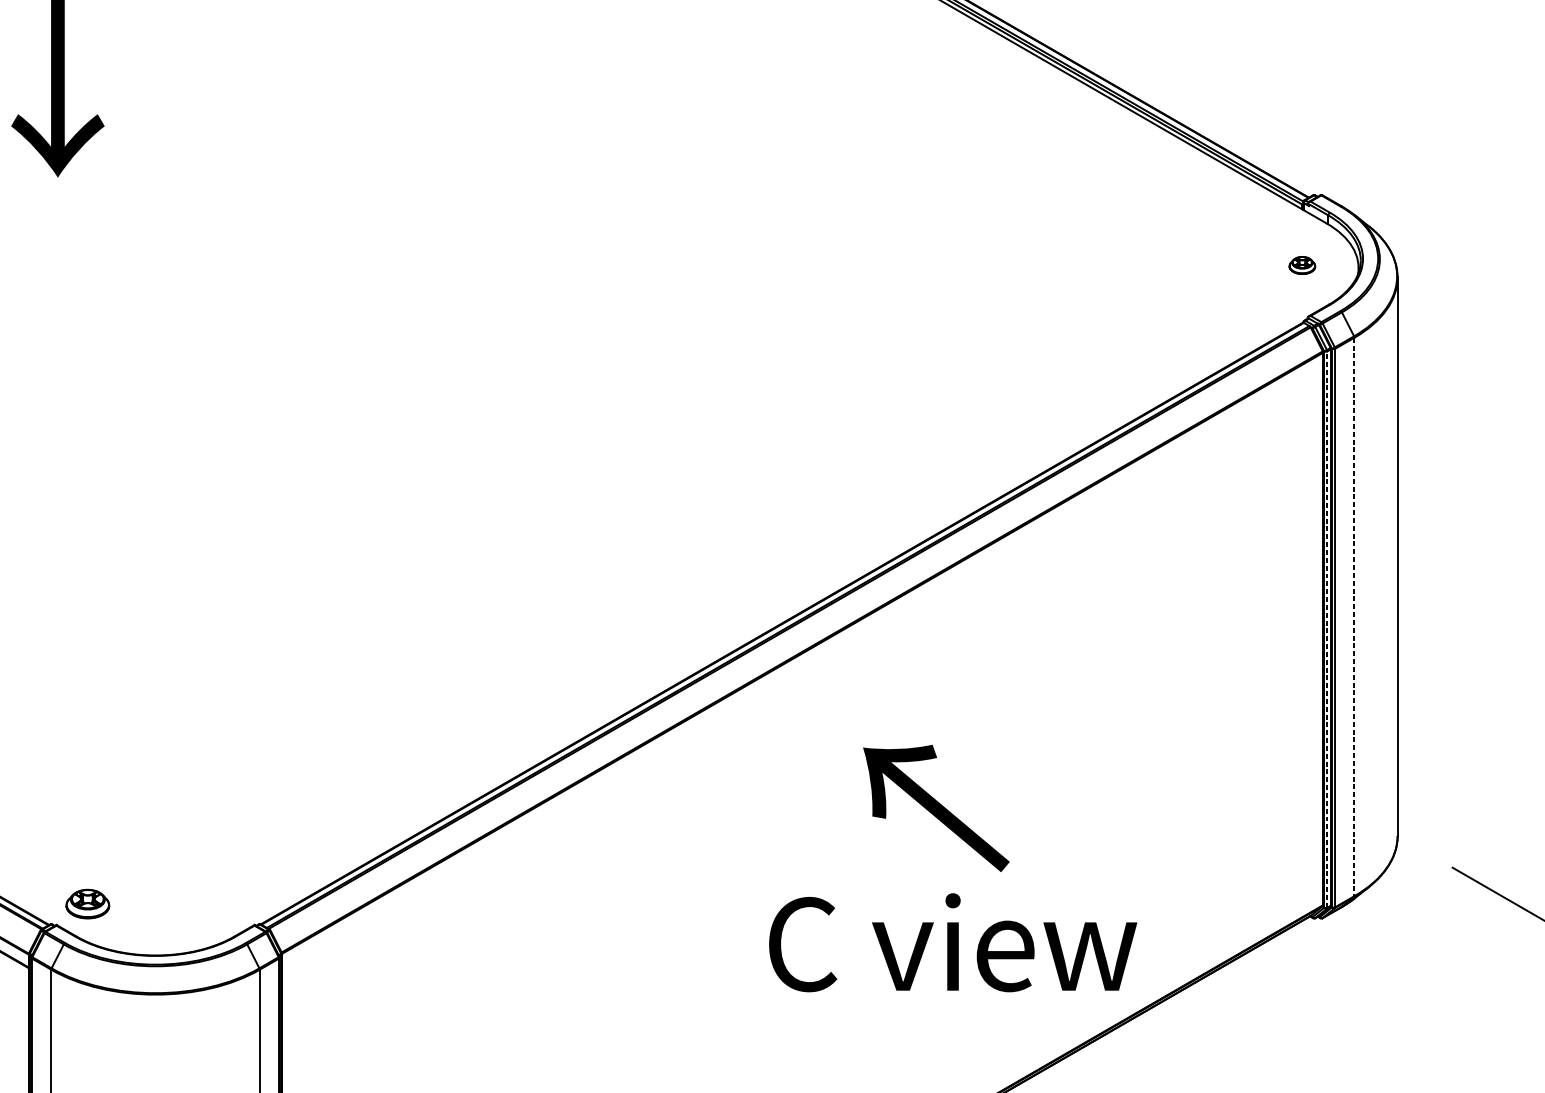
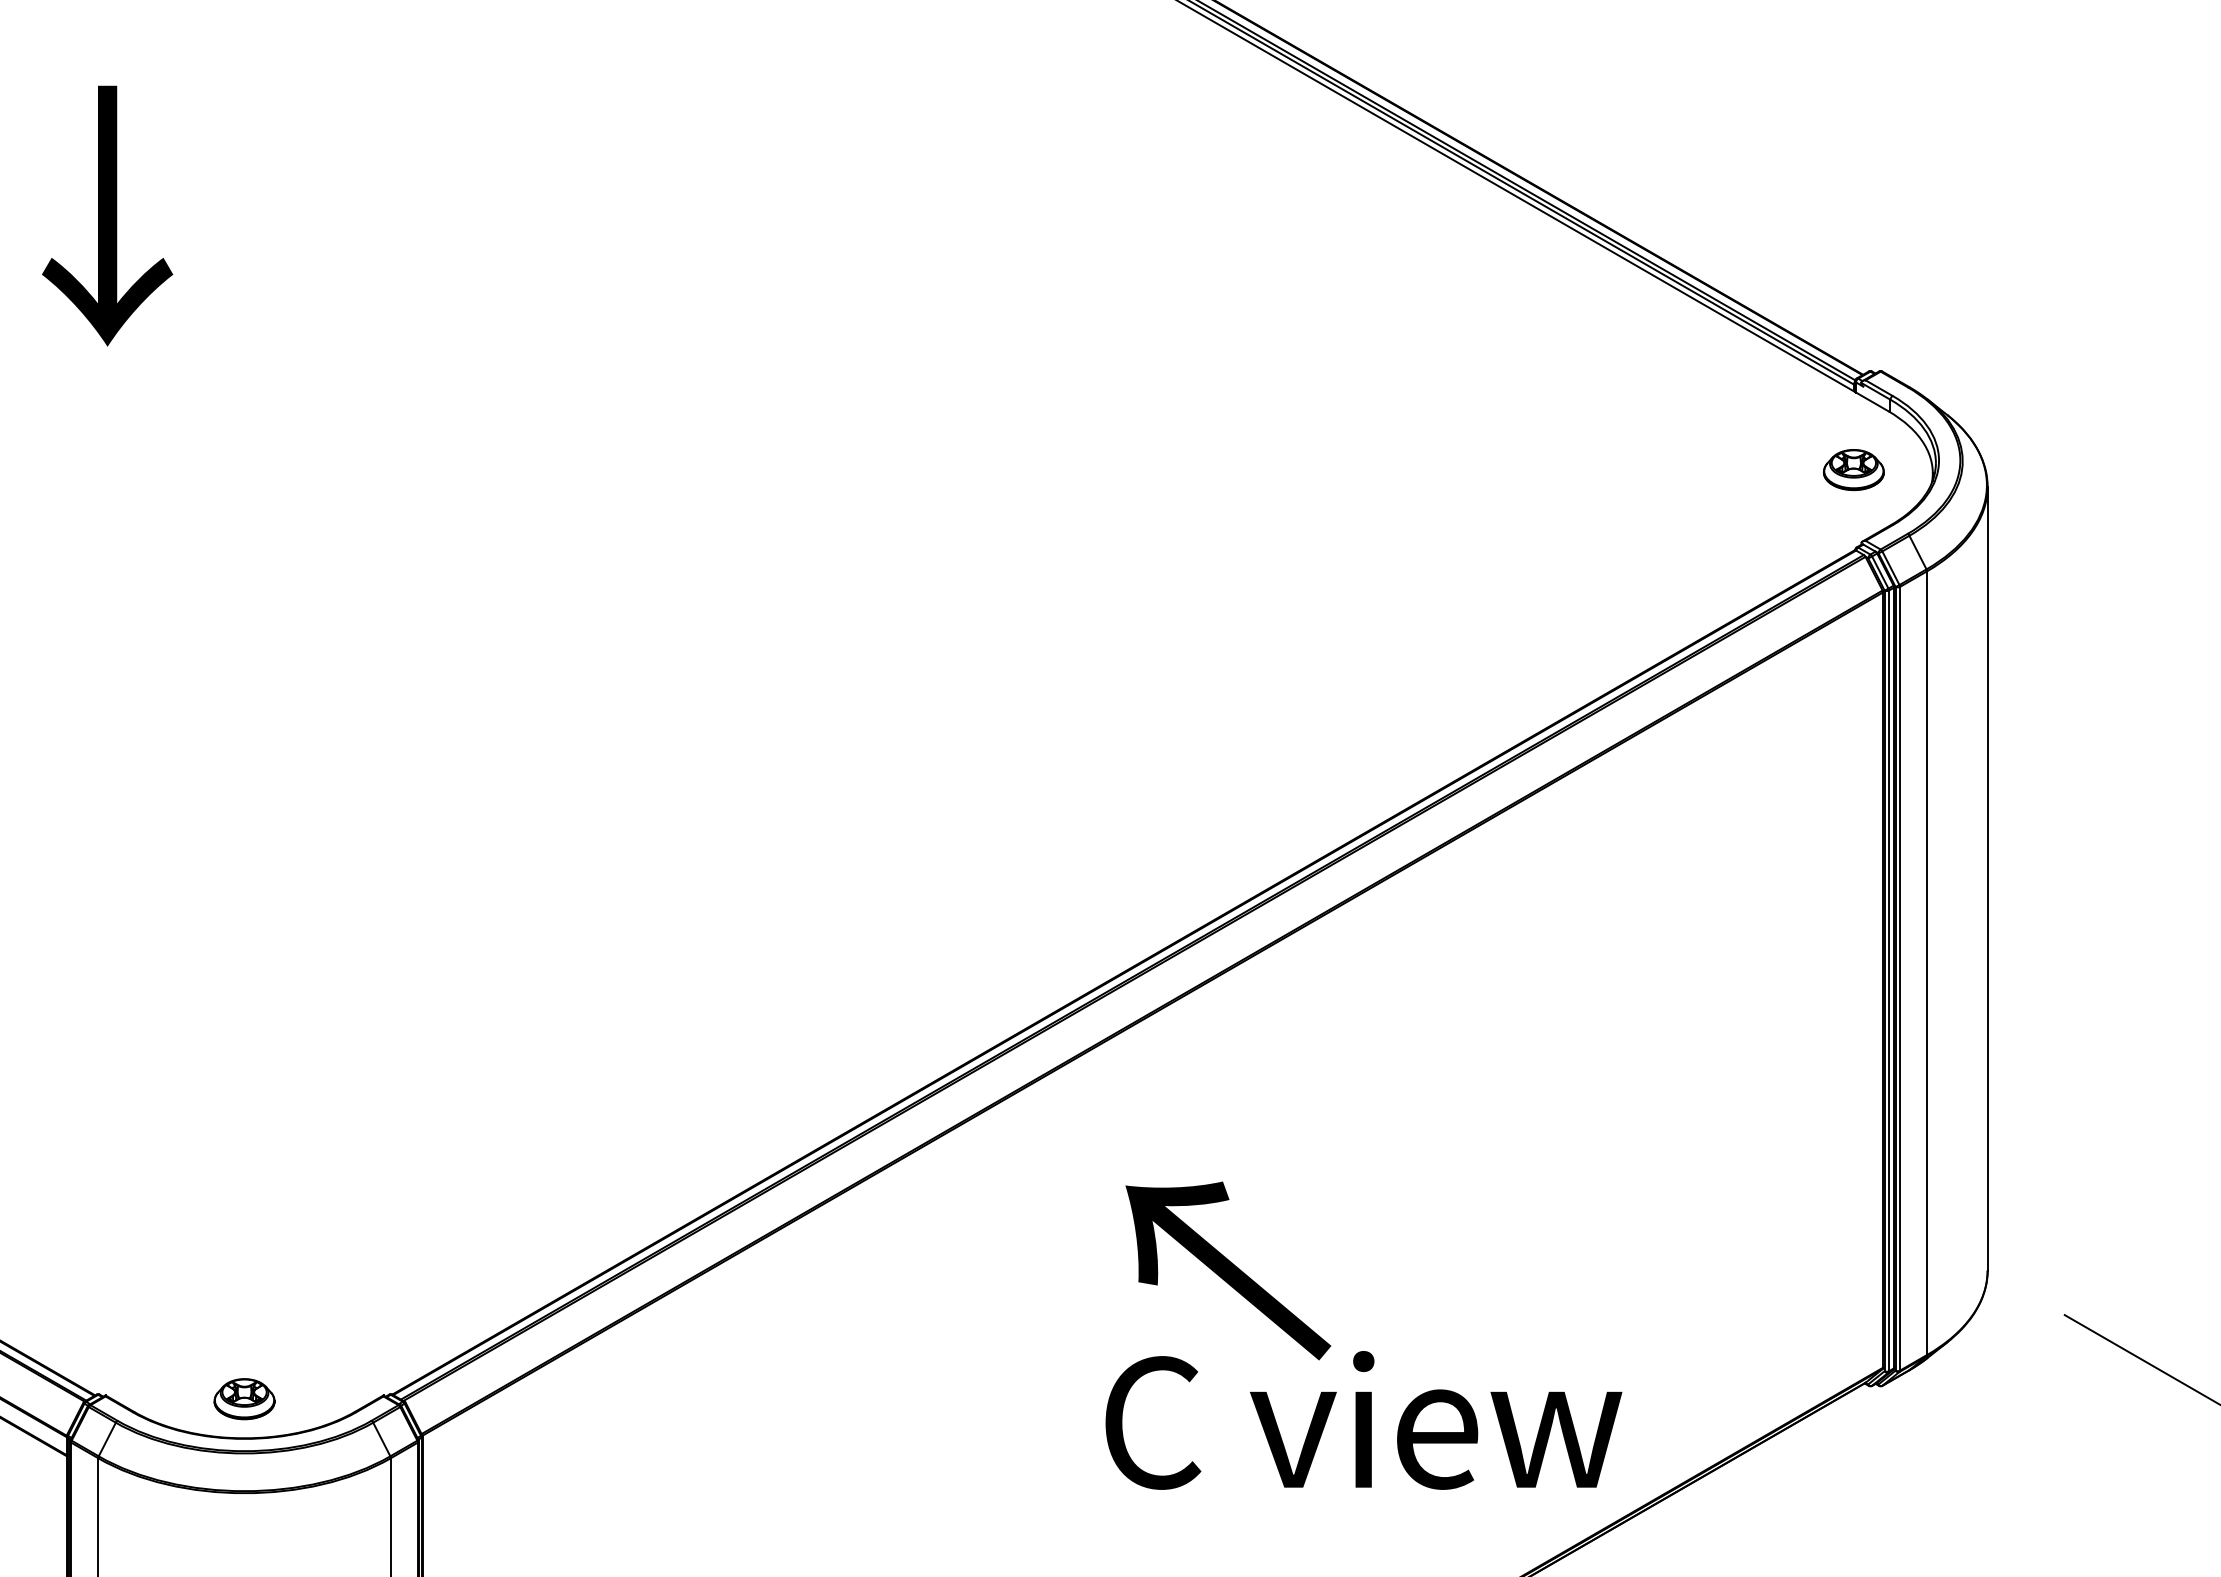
part: (1302, 265) -> (1853, 469), size x1.67
line: (1354, 617) -> (1927, 963), dashed -> solid
line: (1327, 629) -> (1889, 980), dashed -> solid
text: (936, 808) -> (1228, 1270), moved
part: (87, 904) -> (244, 1399), moved

